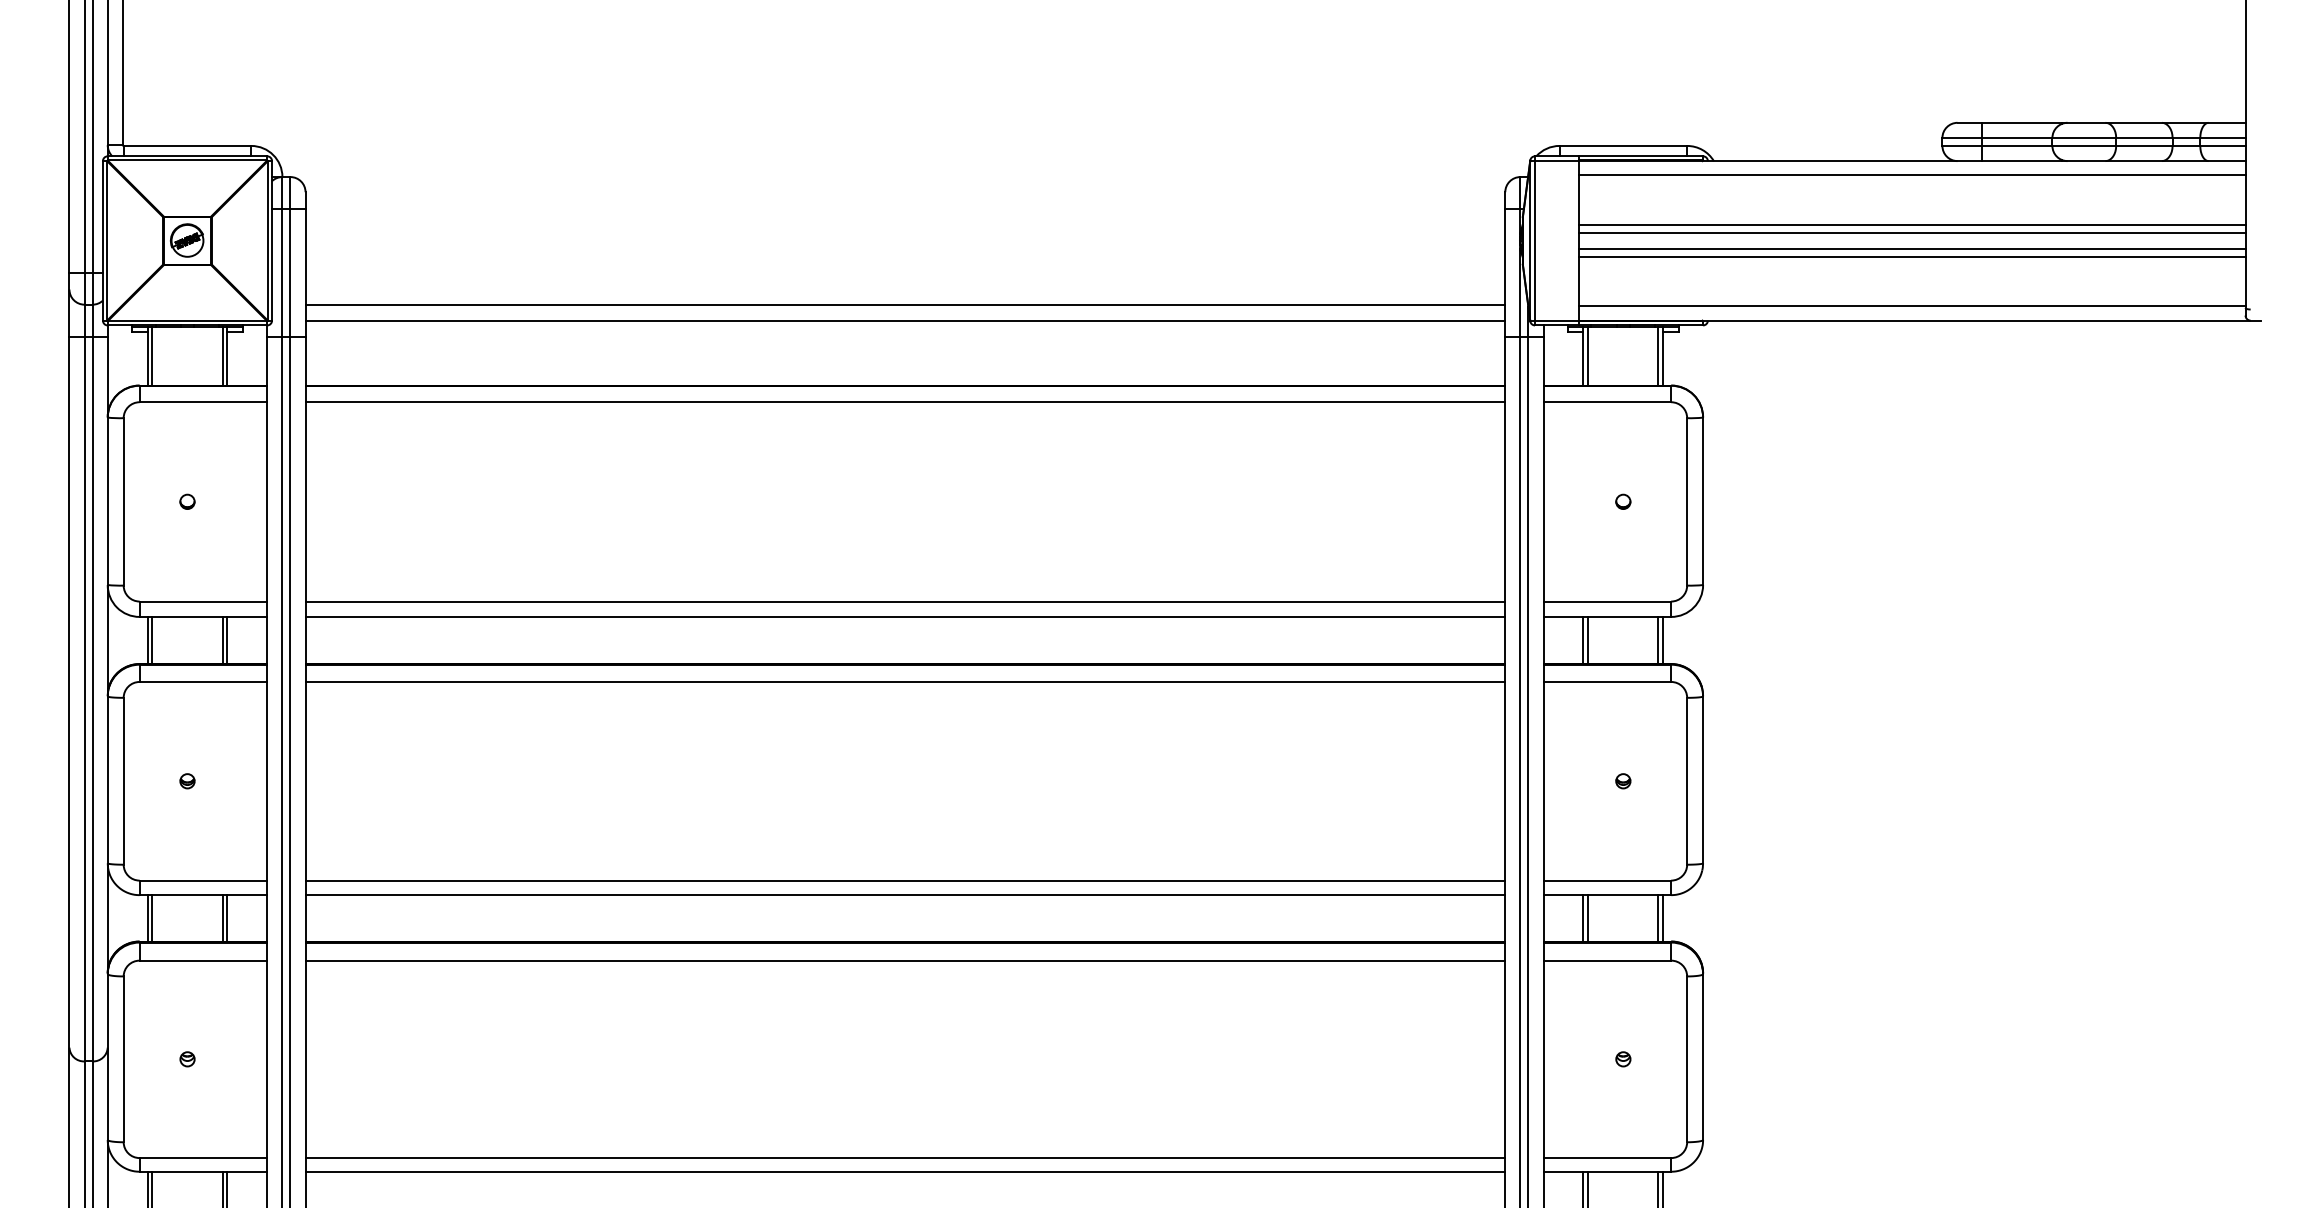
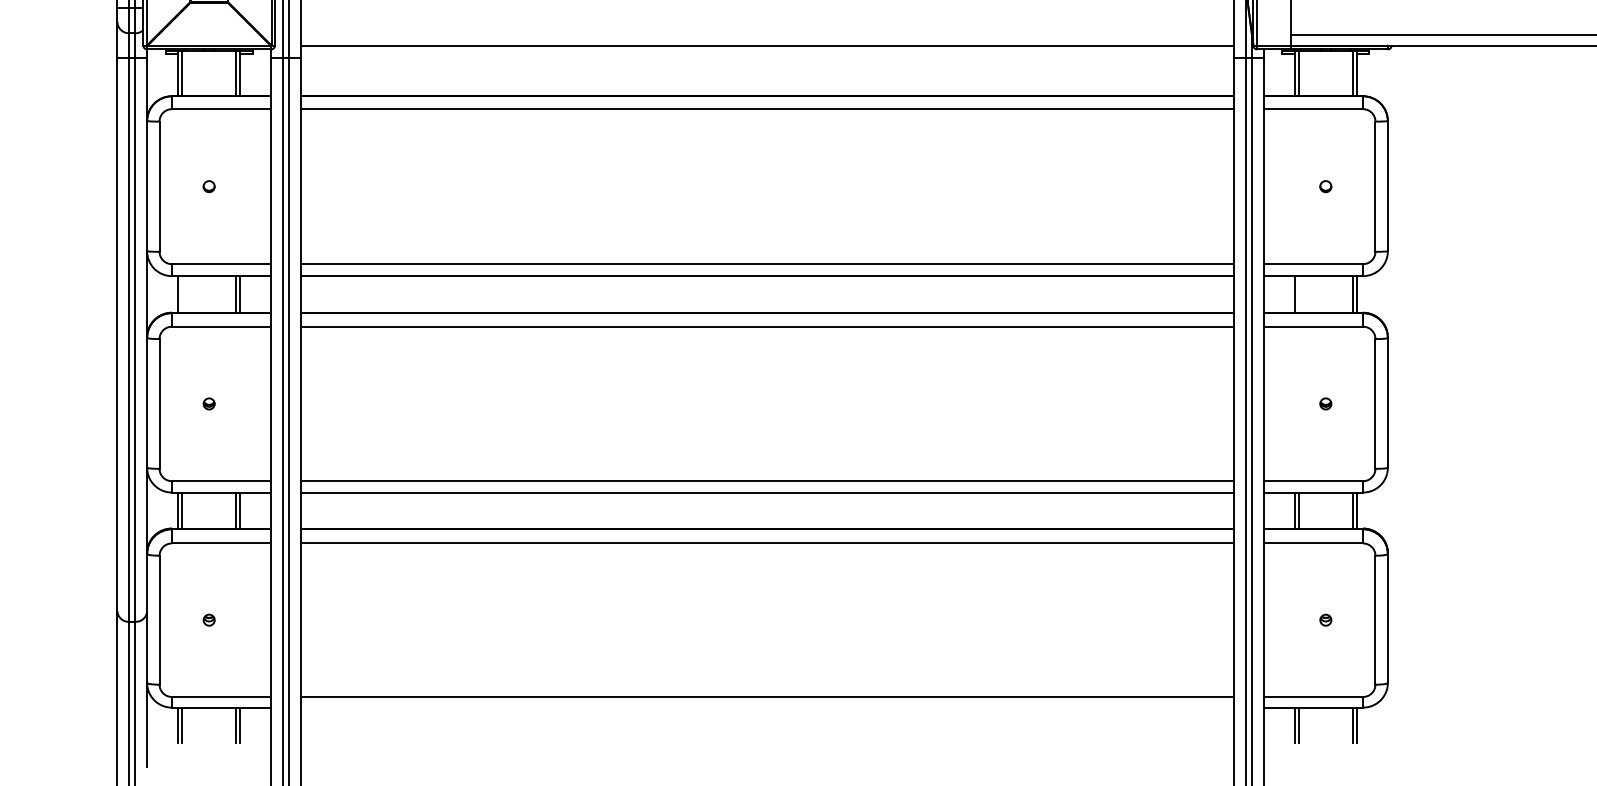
line: (905, 305) -> (767, 33), removed
line: (152, 640) -> (181, 294), removed
line: (1588, 640) -> (1298, 294), removed
line: (905, 1171) -> (767, 707), removed

